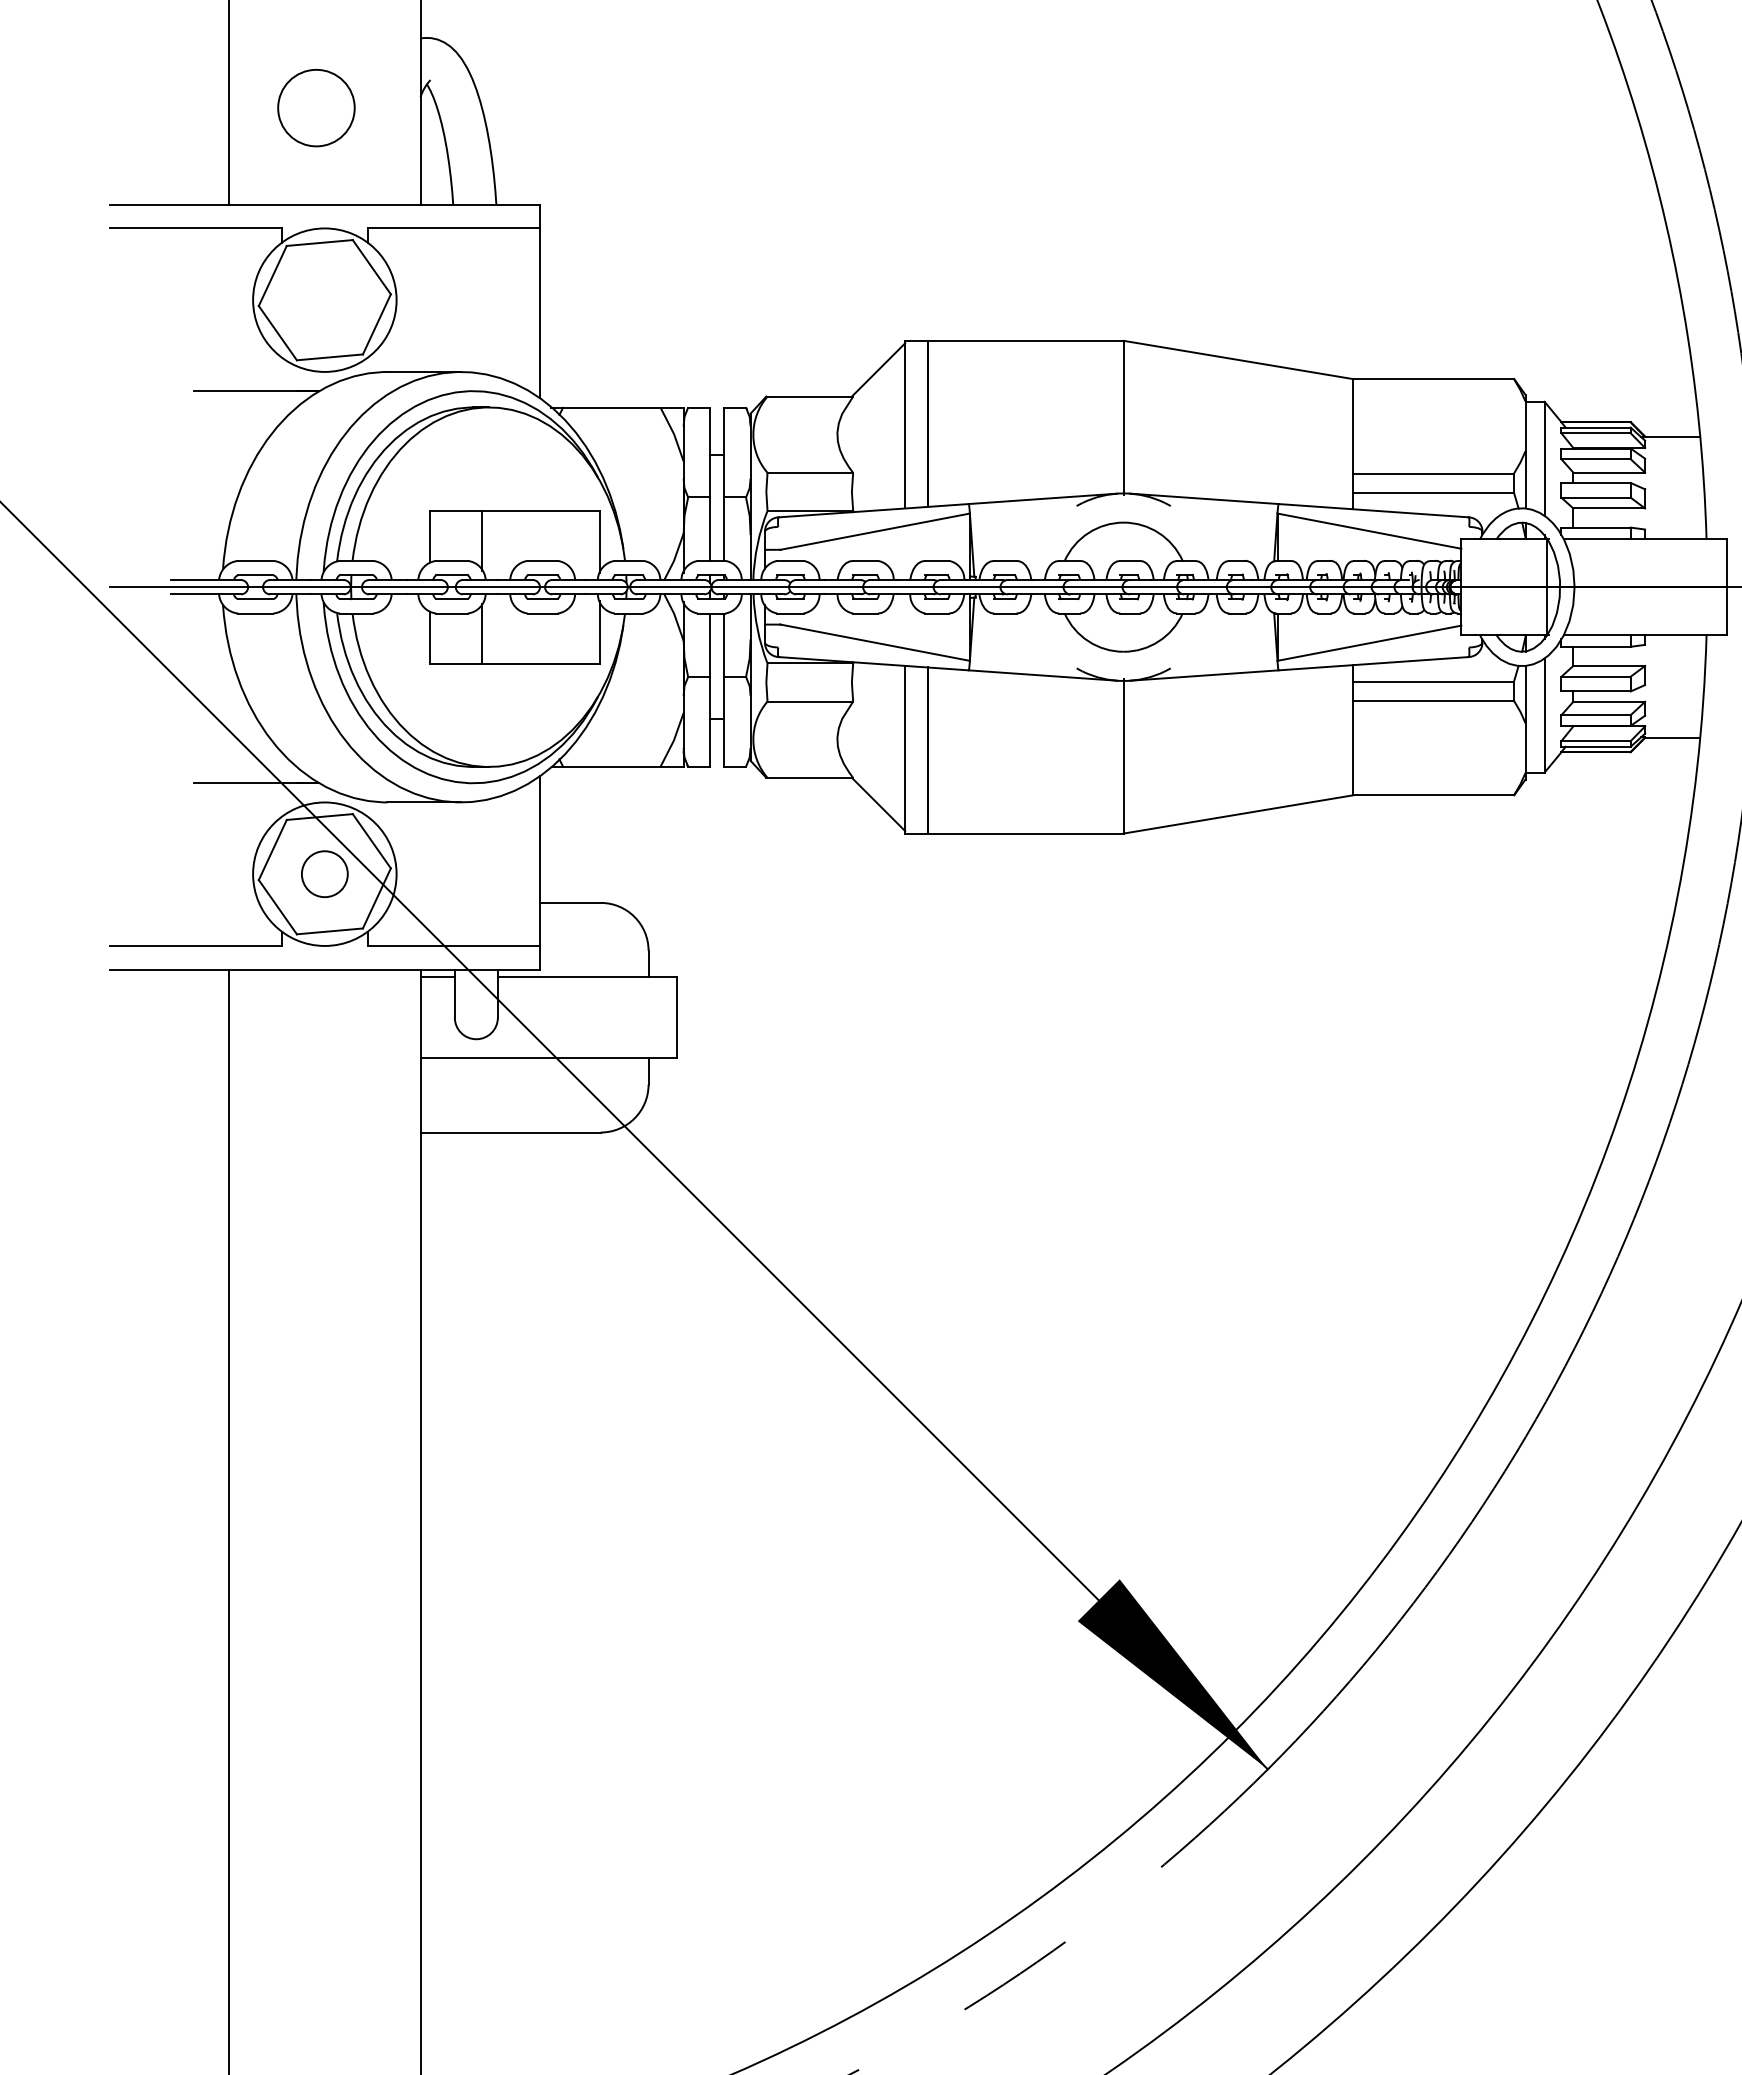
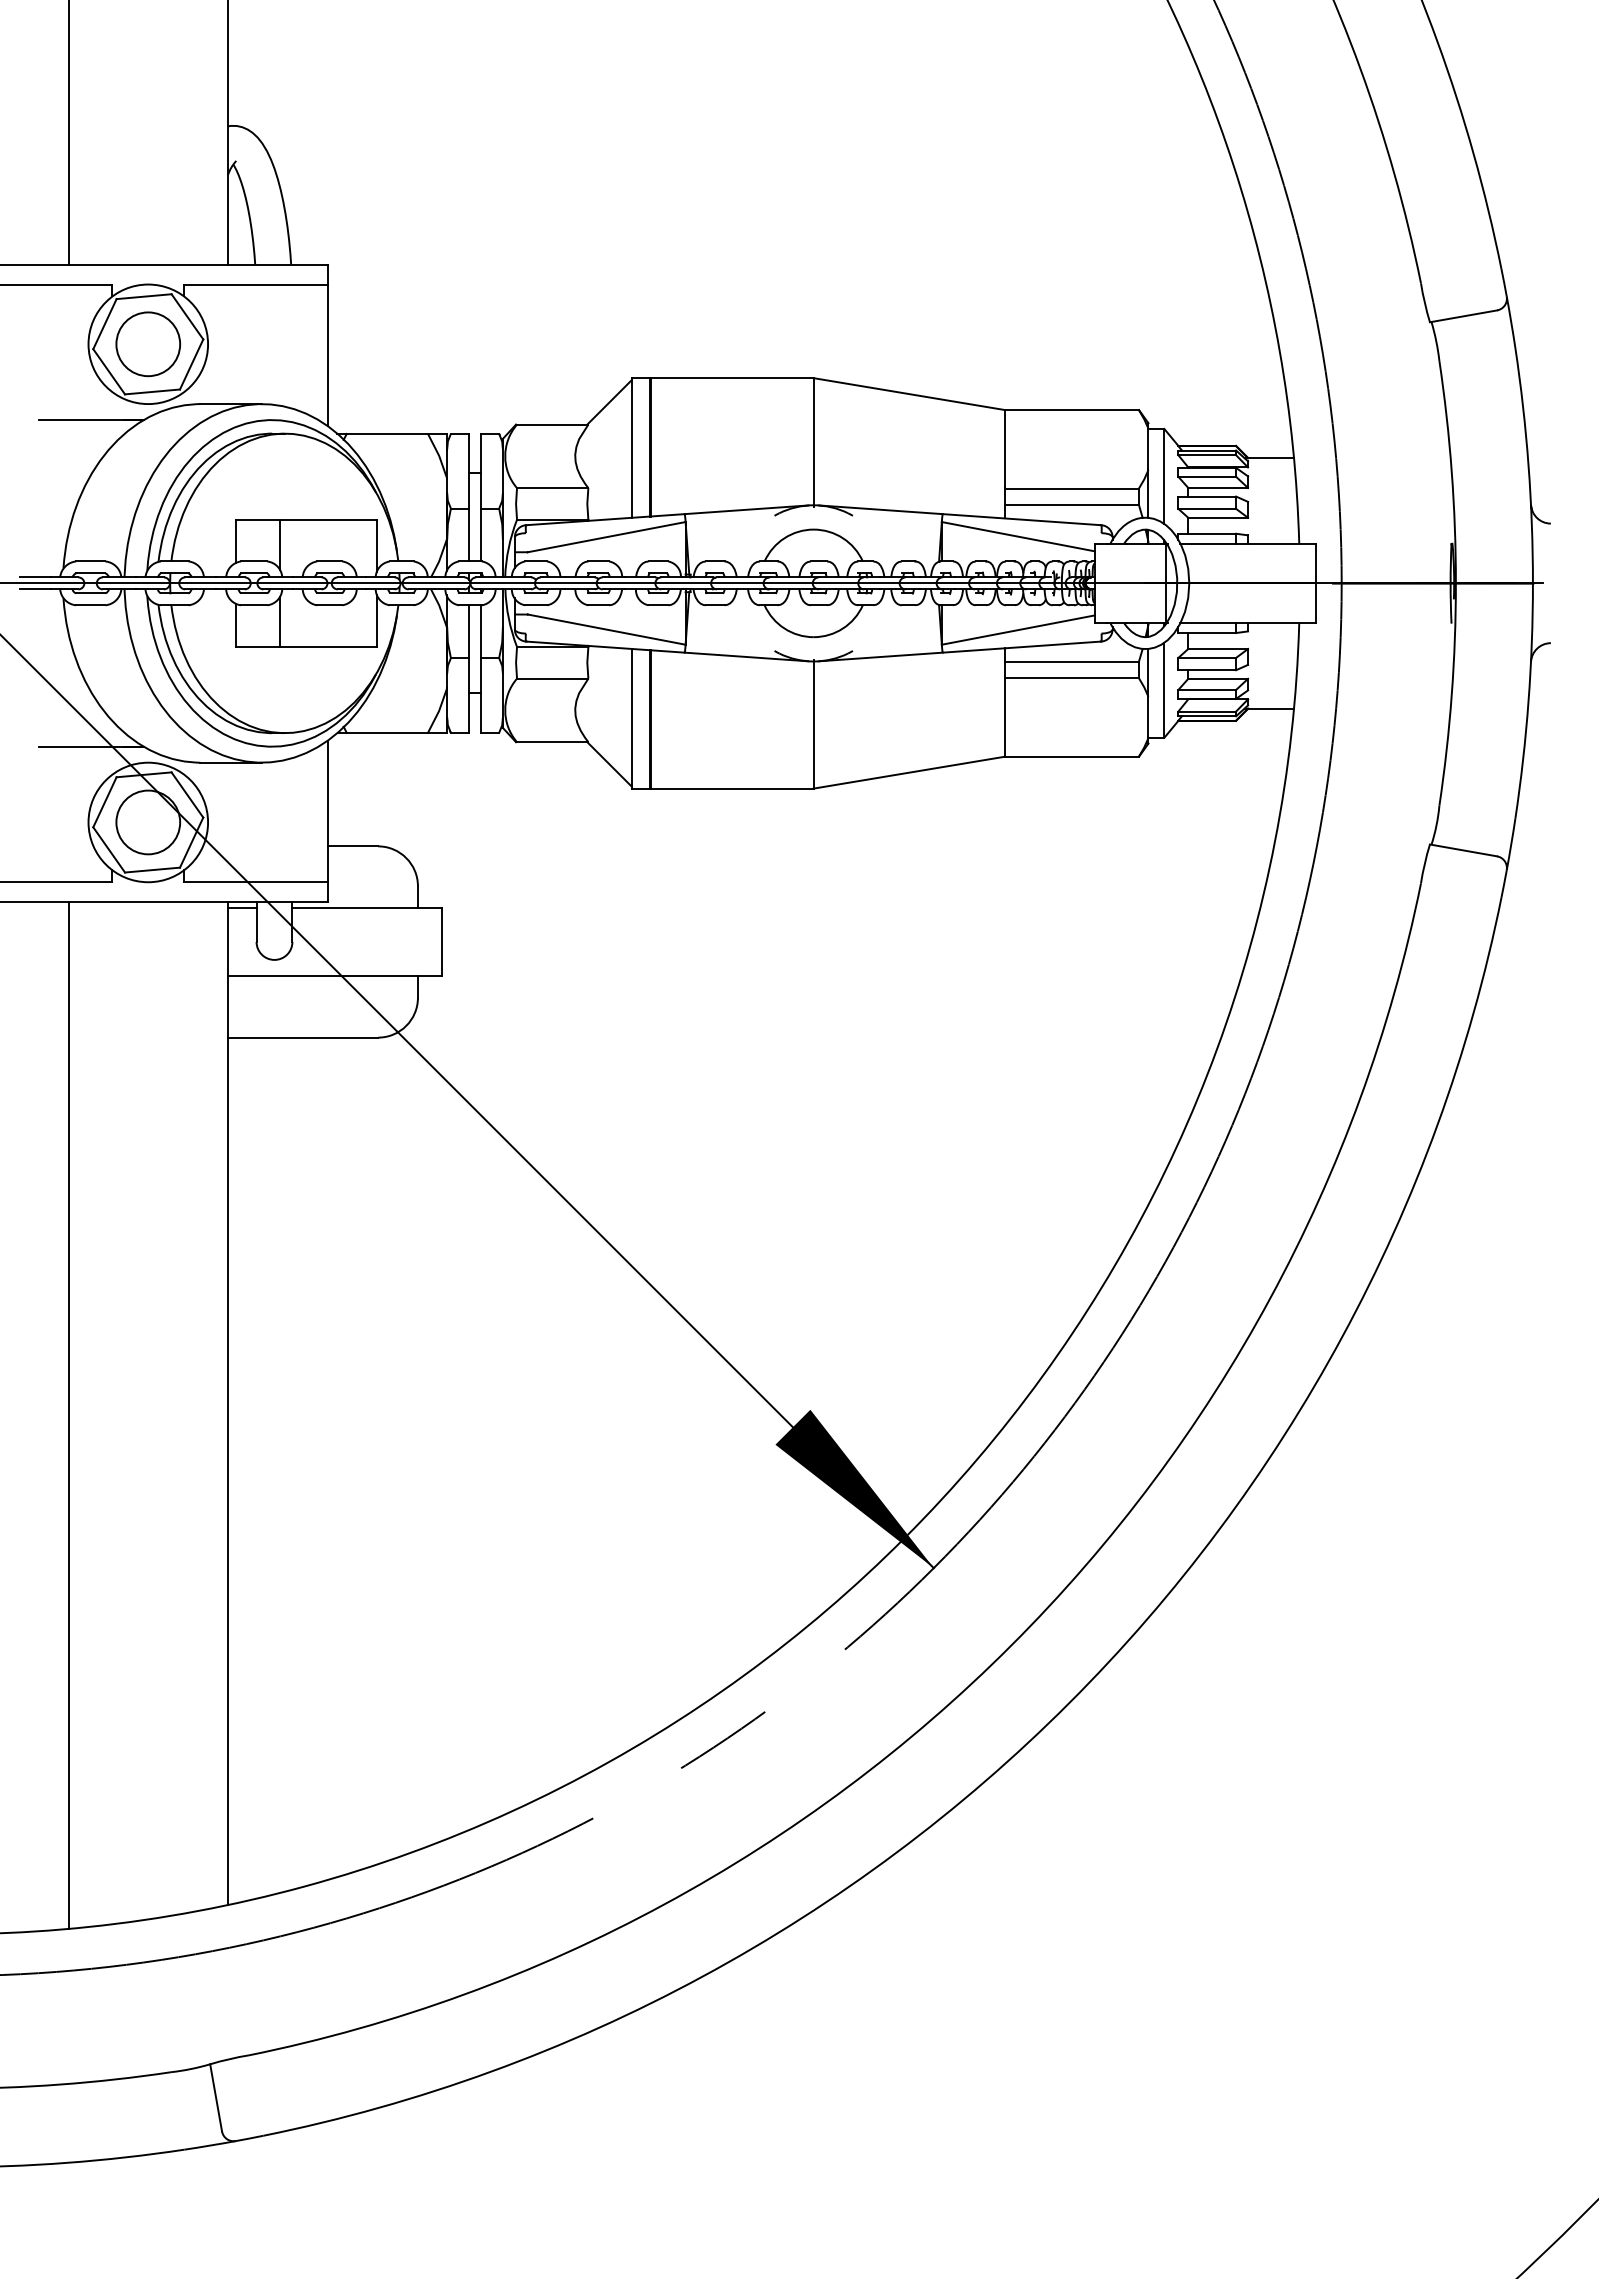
circle: (316, 108) -> (148, 344), moved
circle: (325, 874) -> (148, 822), size x1.67

